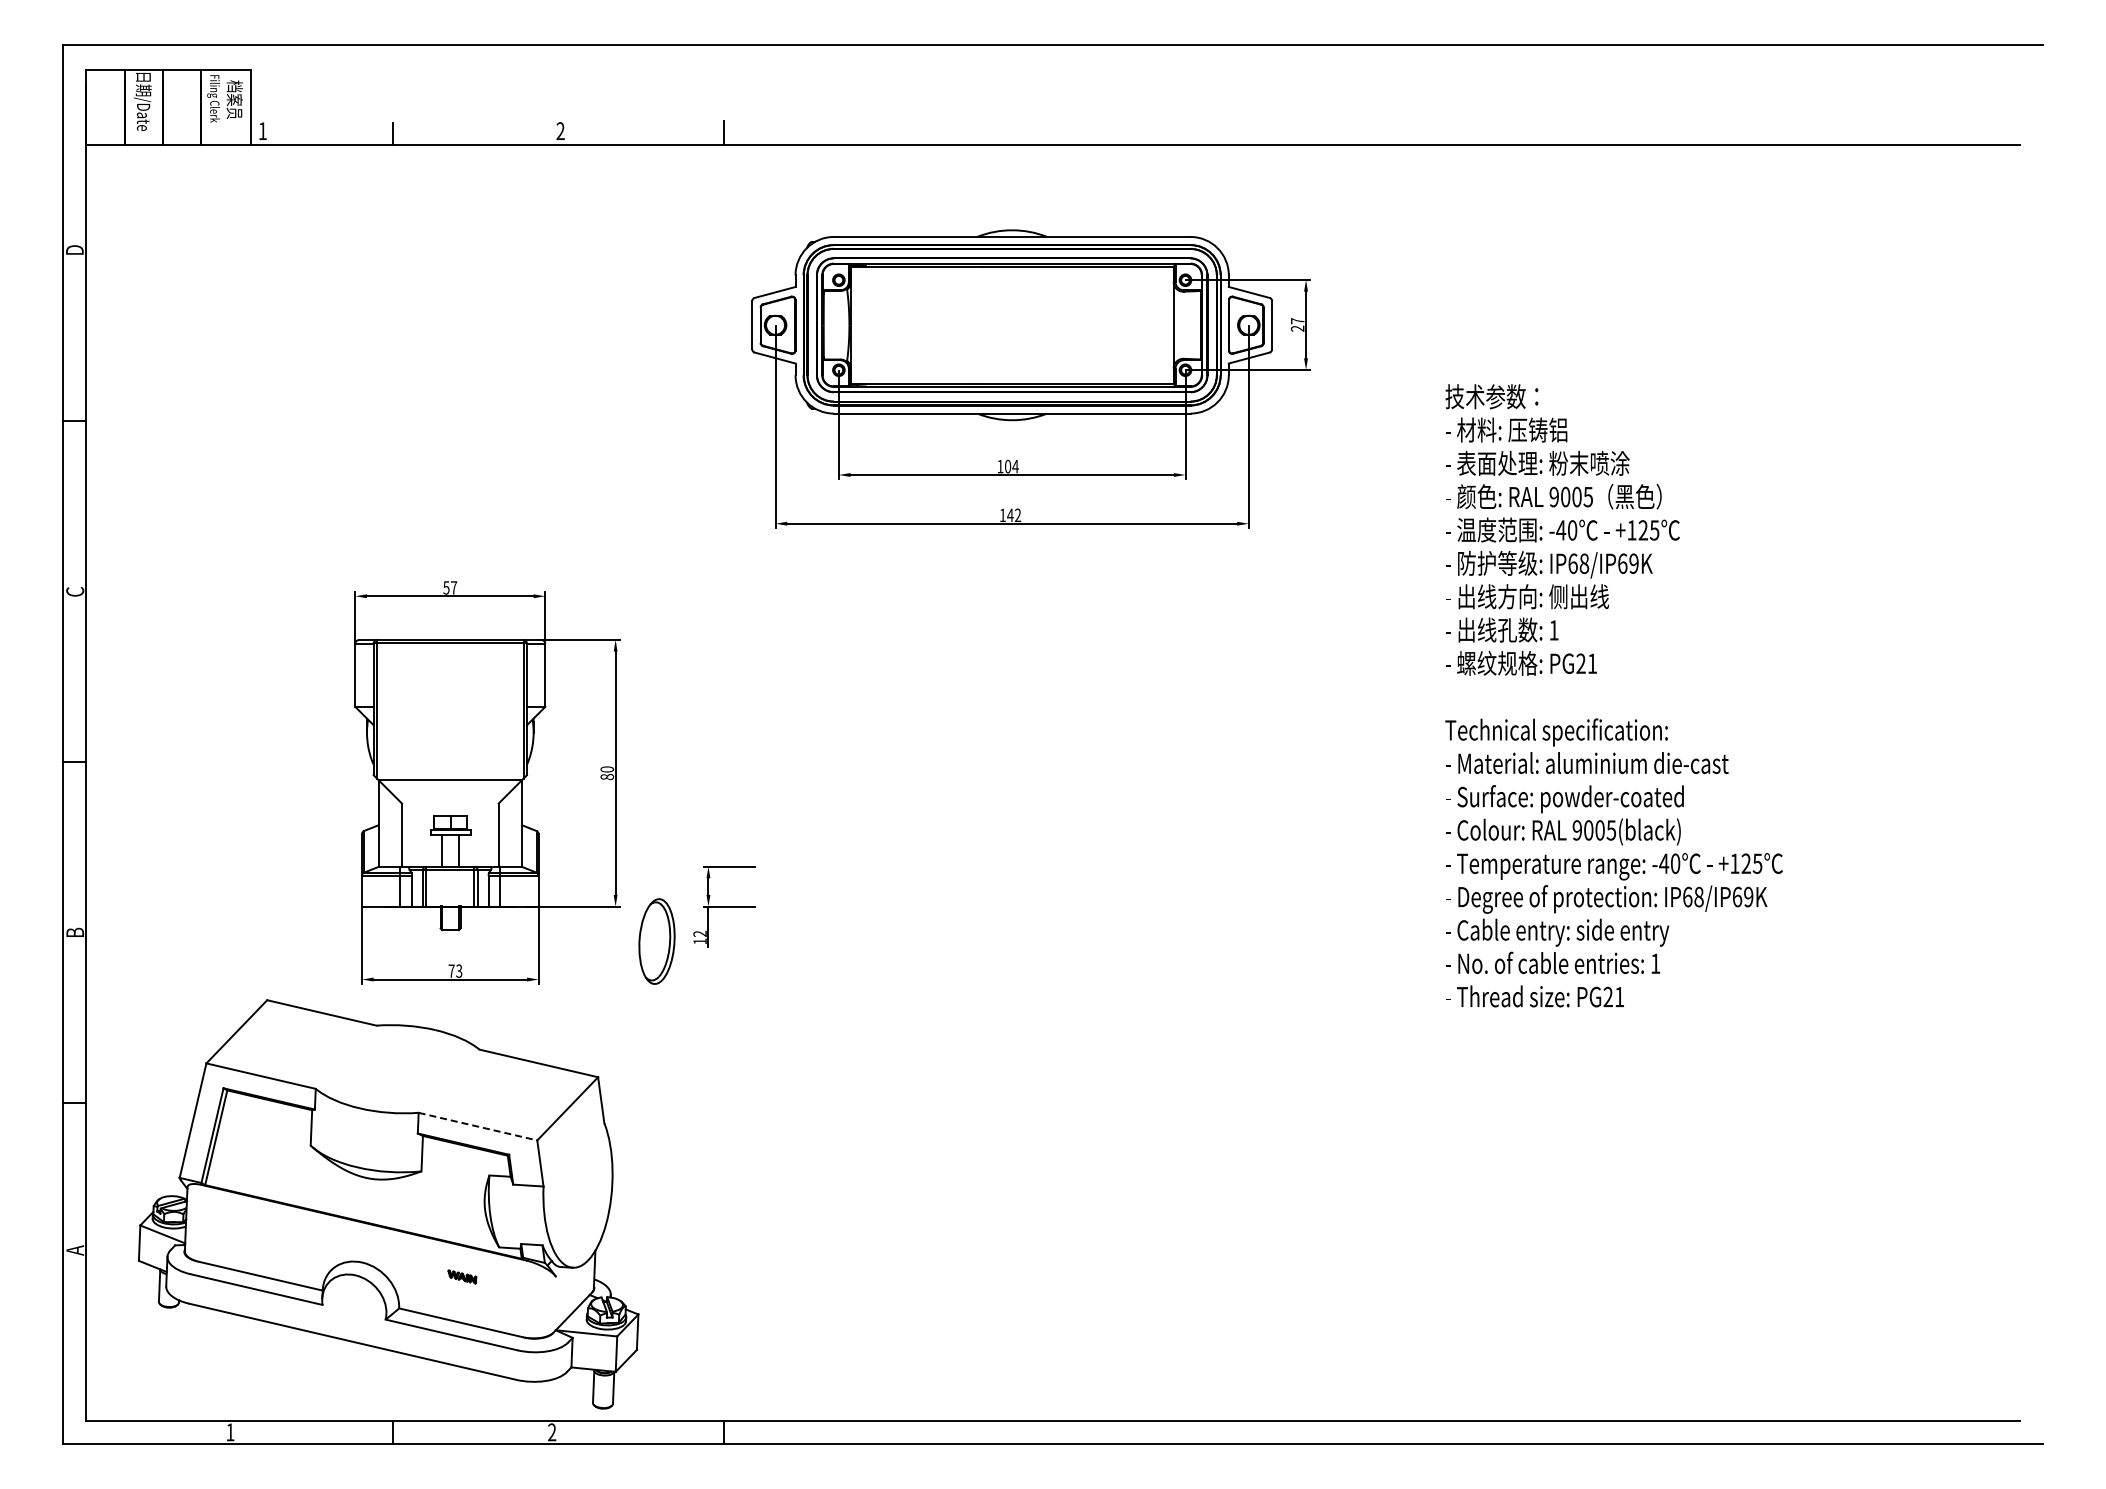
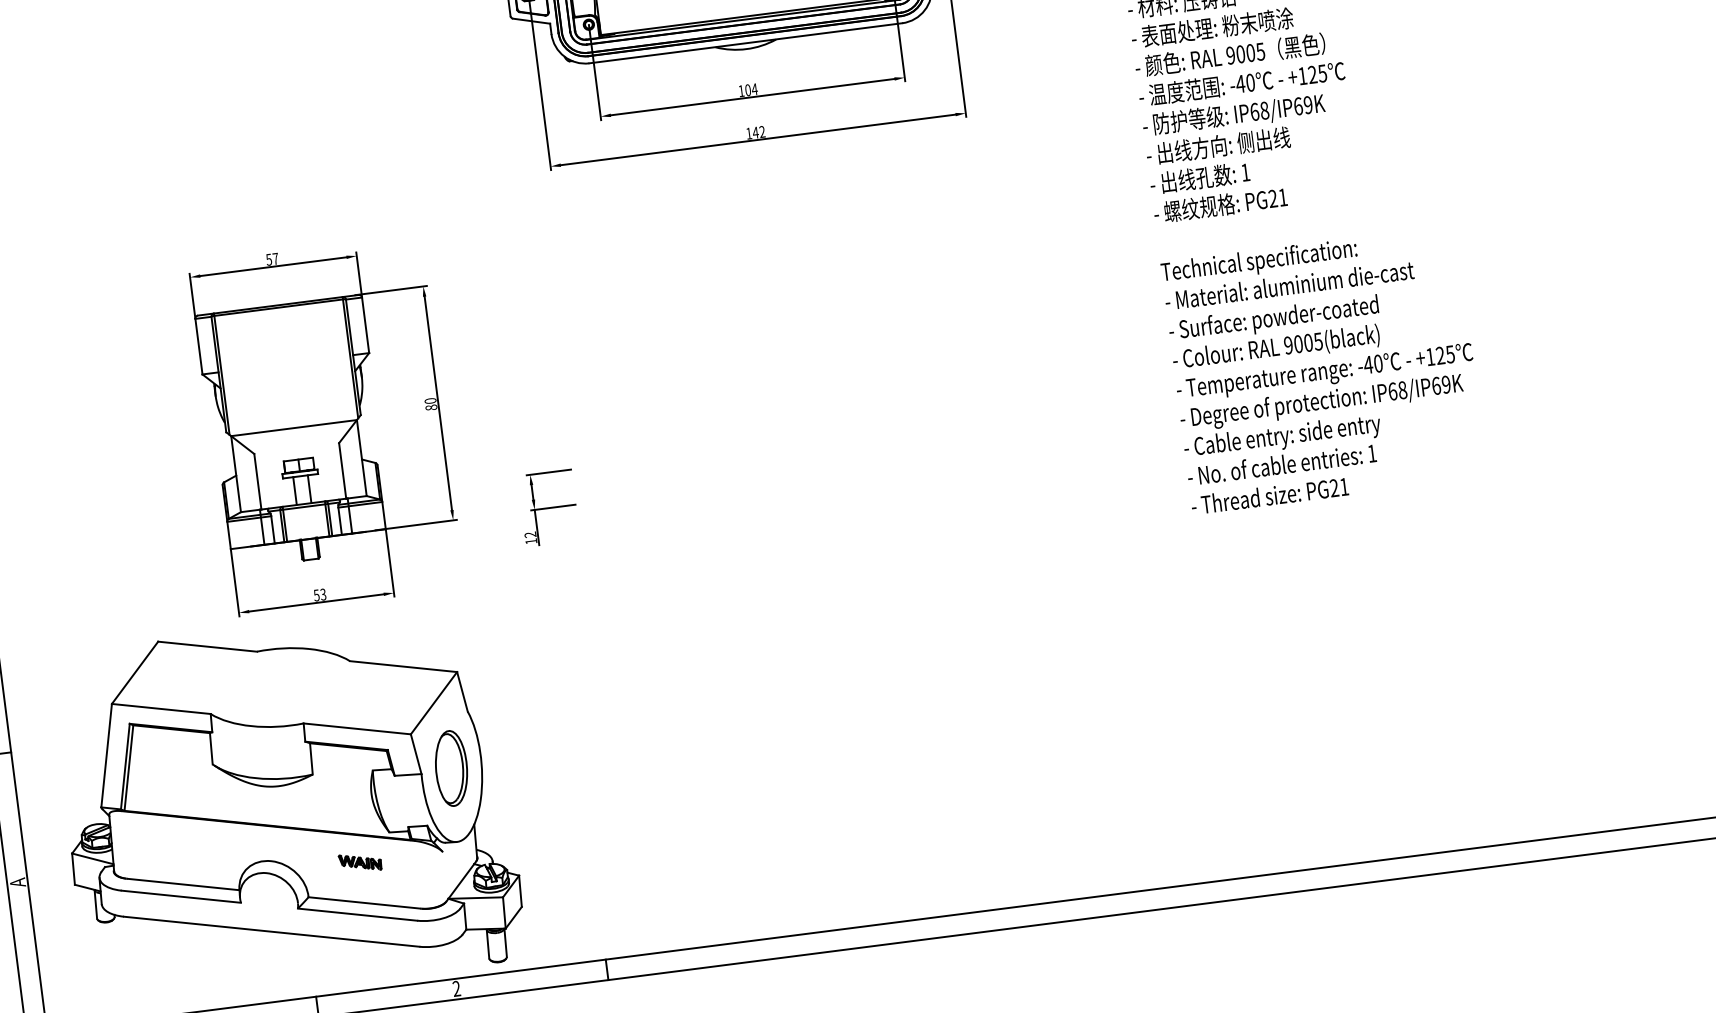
part: (656, 941) -> (451, 768), moved
text: (451, 970) -> (316, 594), 73 -> 53
line: (477, 1126) -> (356, 728), dashed -> solid
part: (462, 1276) -> (360, 862), size x1.67

